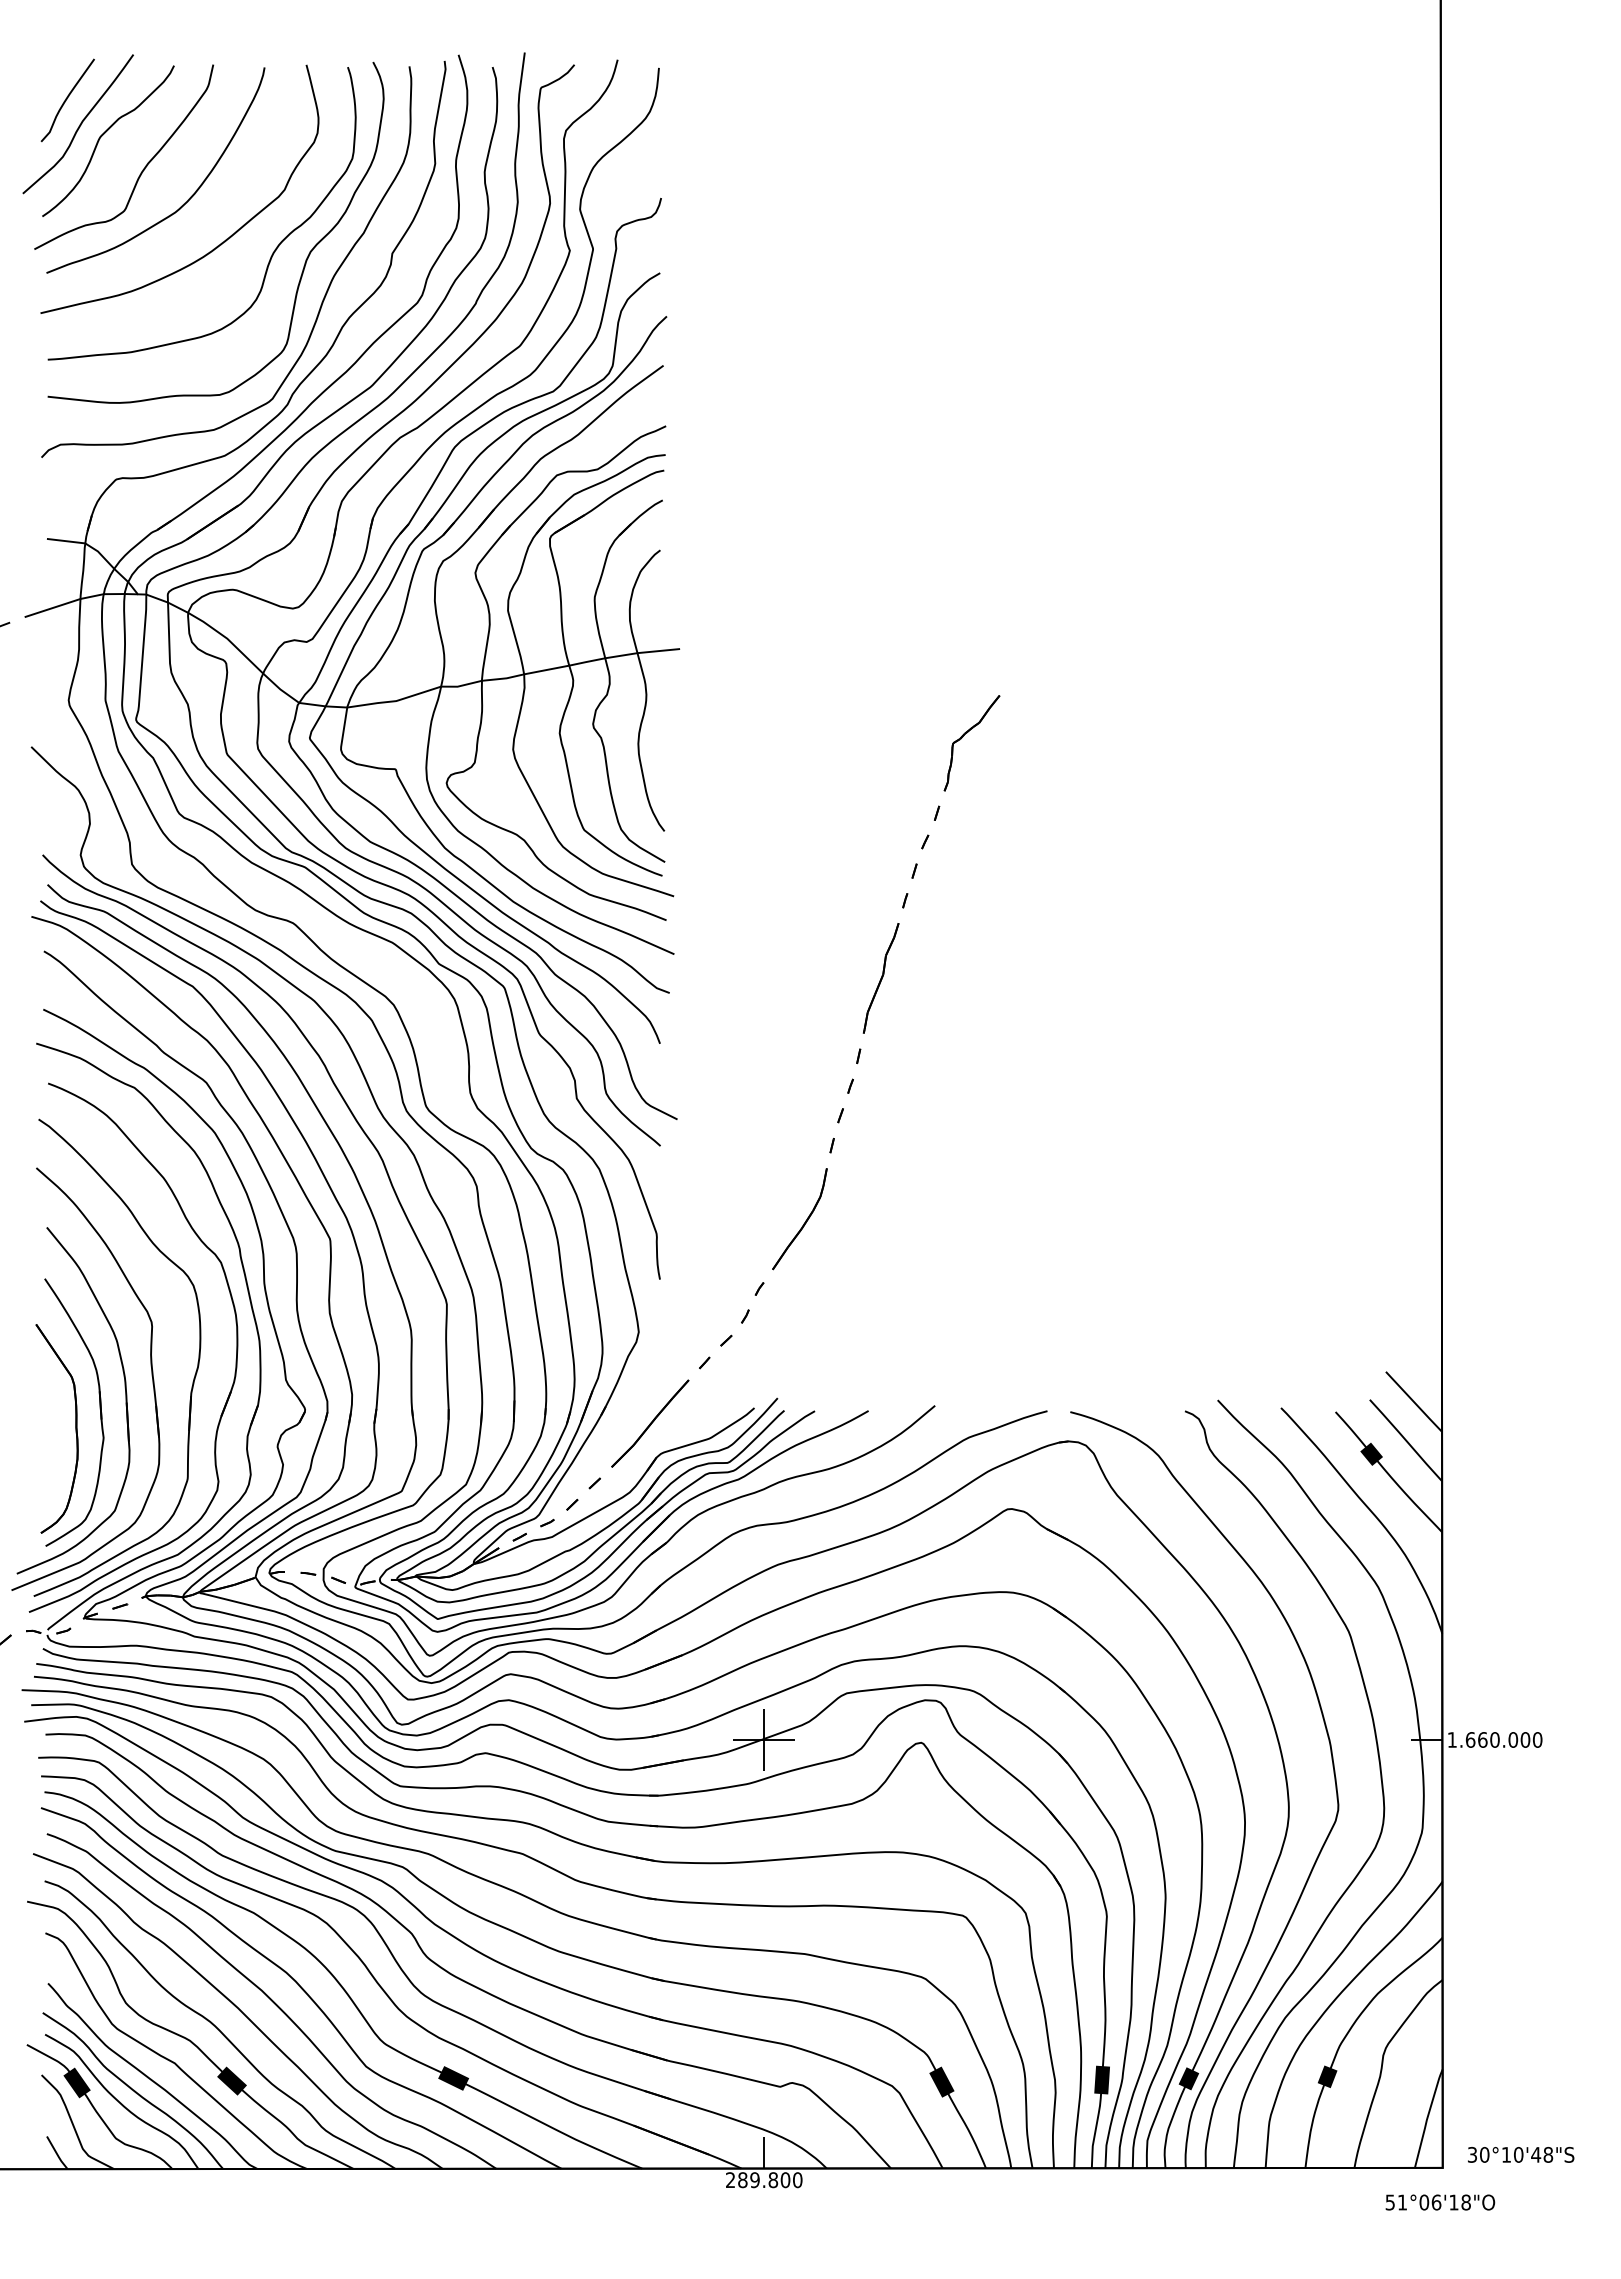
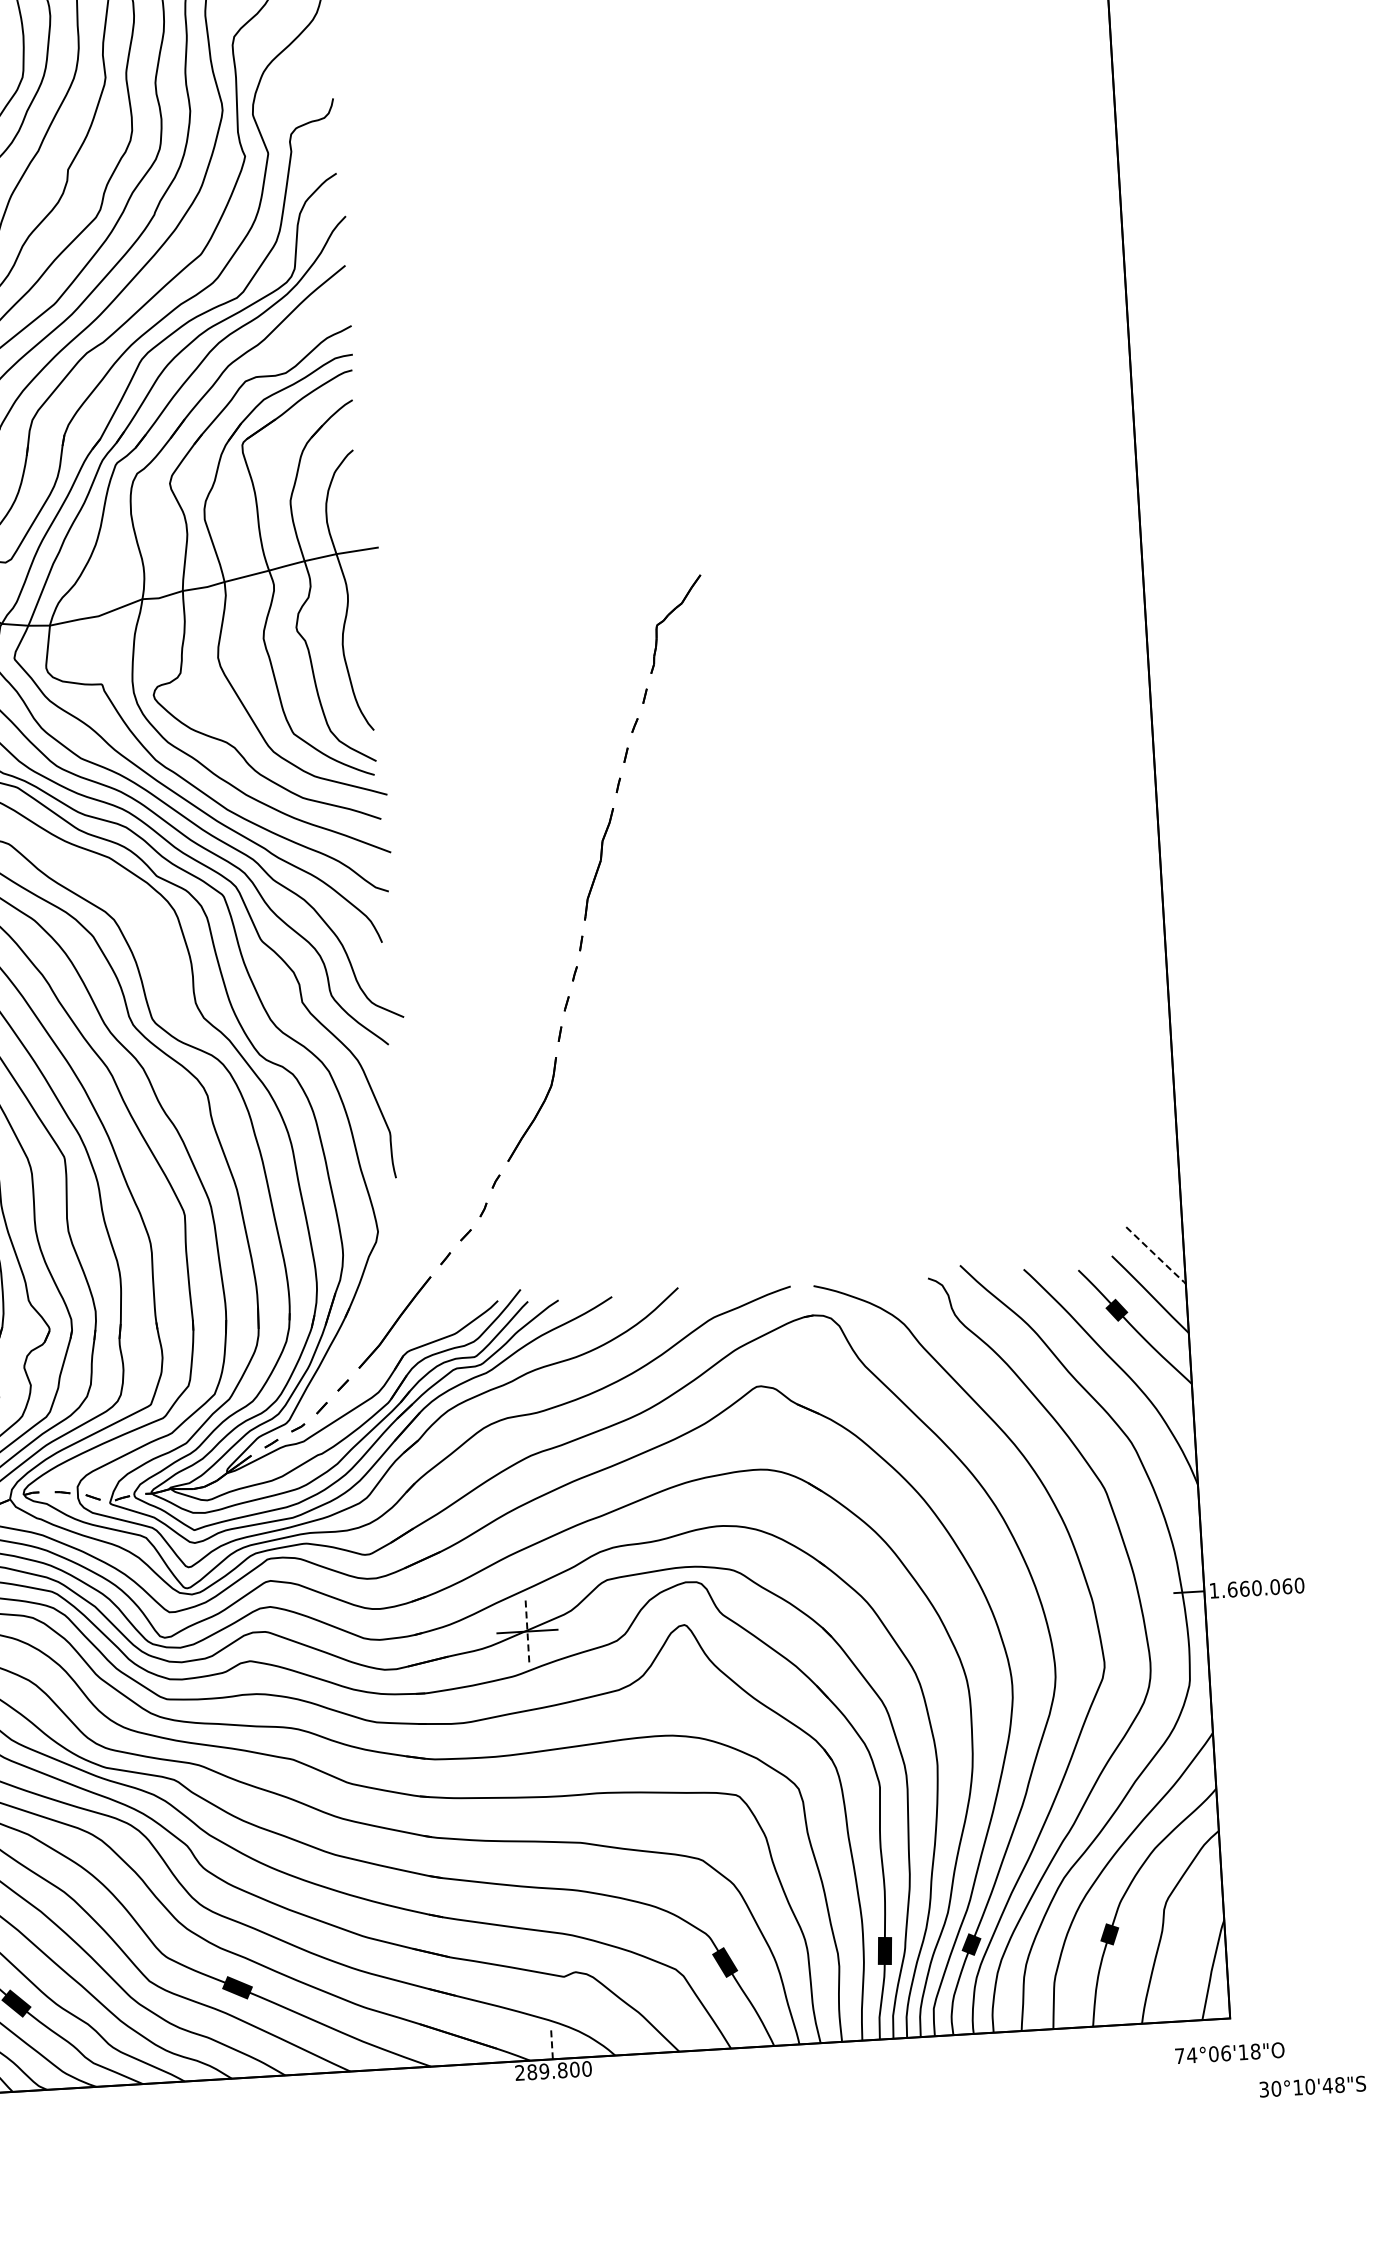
line: (1415, 1403) -> (1157, 1257), solid -> dashed
text: (1525, 1739) -> (1287, 1585), 1.660.000 -> 1.660.060
line: (764, 1740) -> (527, 1632), solid -> dashed
line: (764, 2152) -> (552, 2043), solid -> dashed
text: (1521, 2154) -> (1313, 2086), moved
text: (1396, 2202) -> (1186, 2055), 51°06'18"O -> 74°06'18"O

